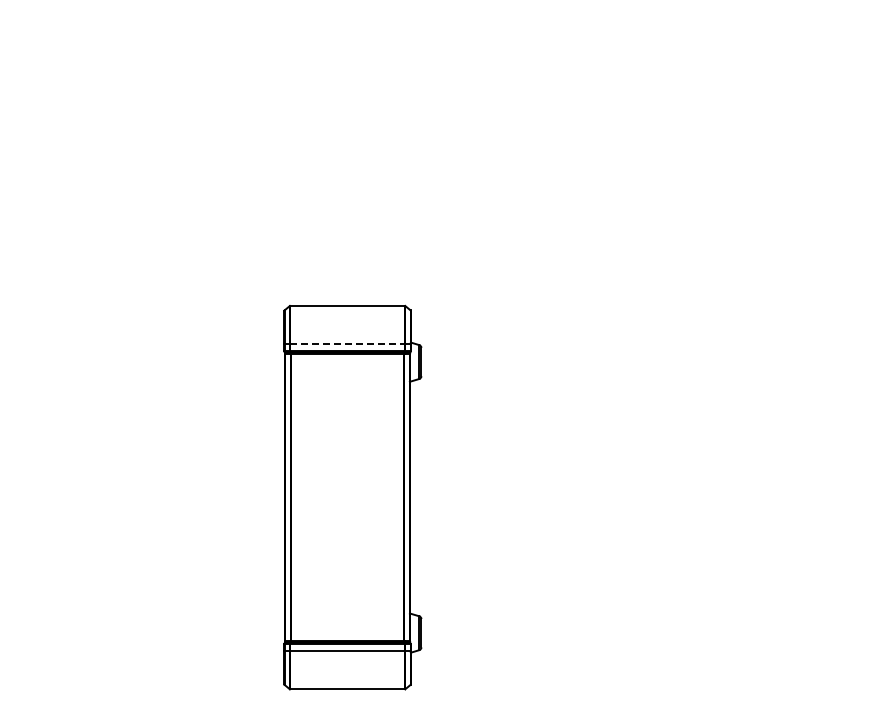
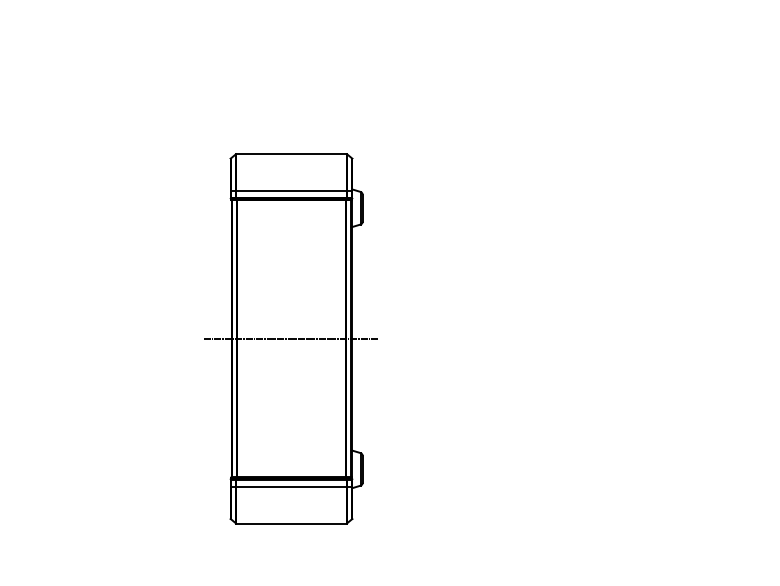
line: (348, 344) -> (292, 191), dashed -> solid
line: (347, 497) -> (291, 338), added

